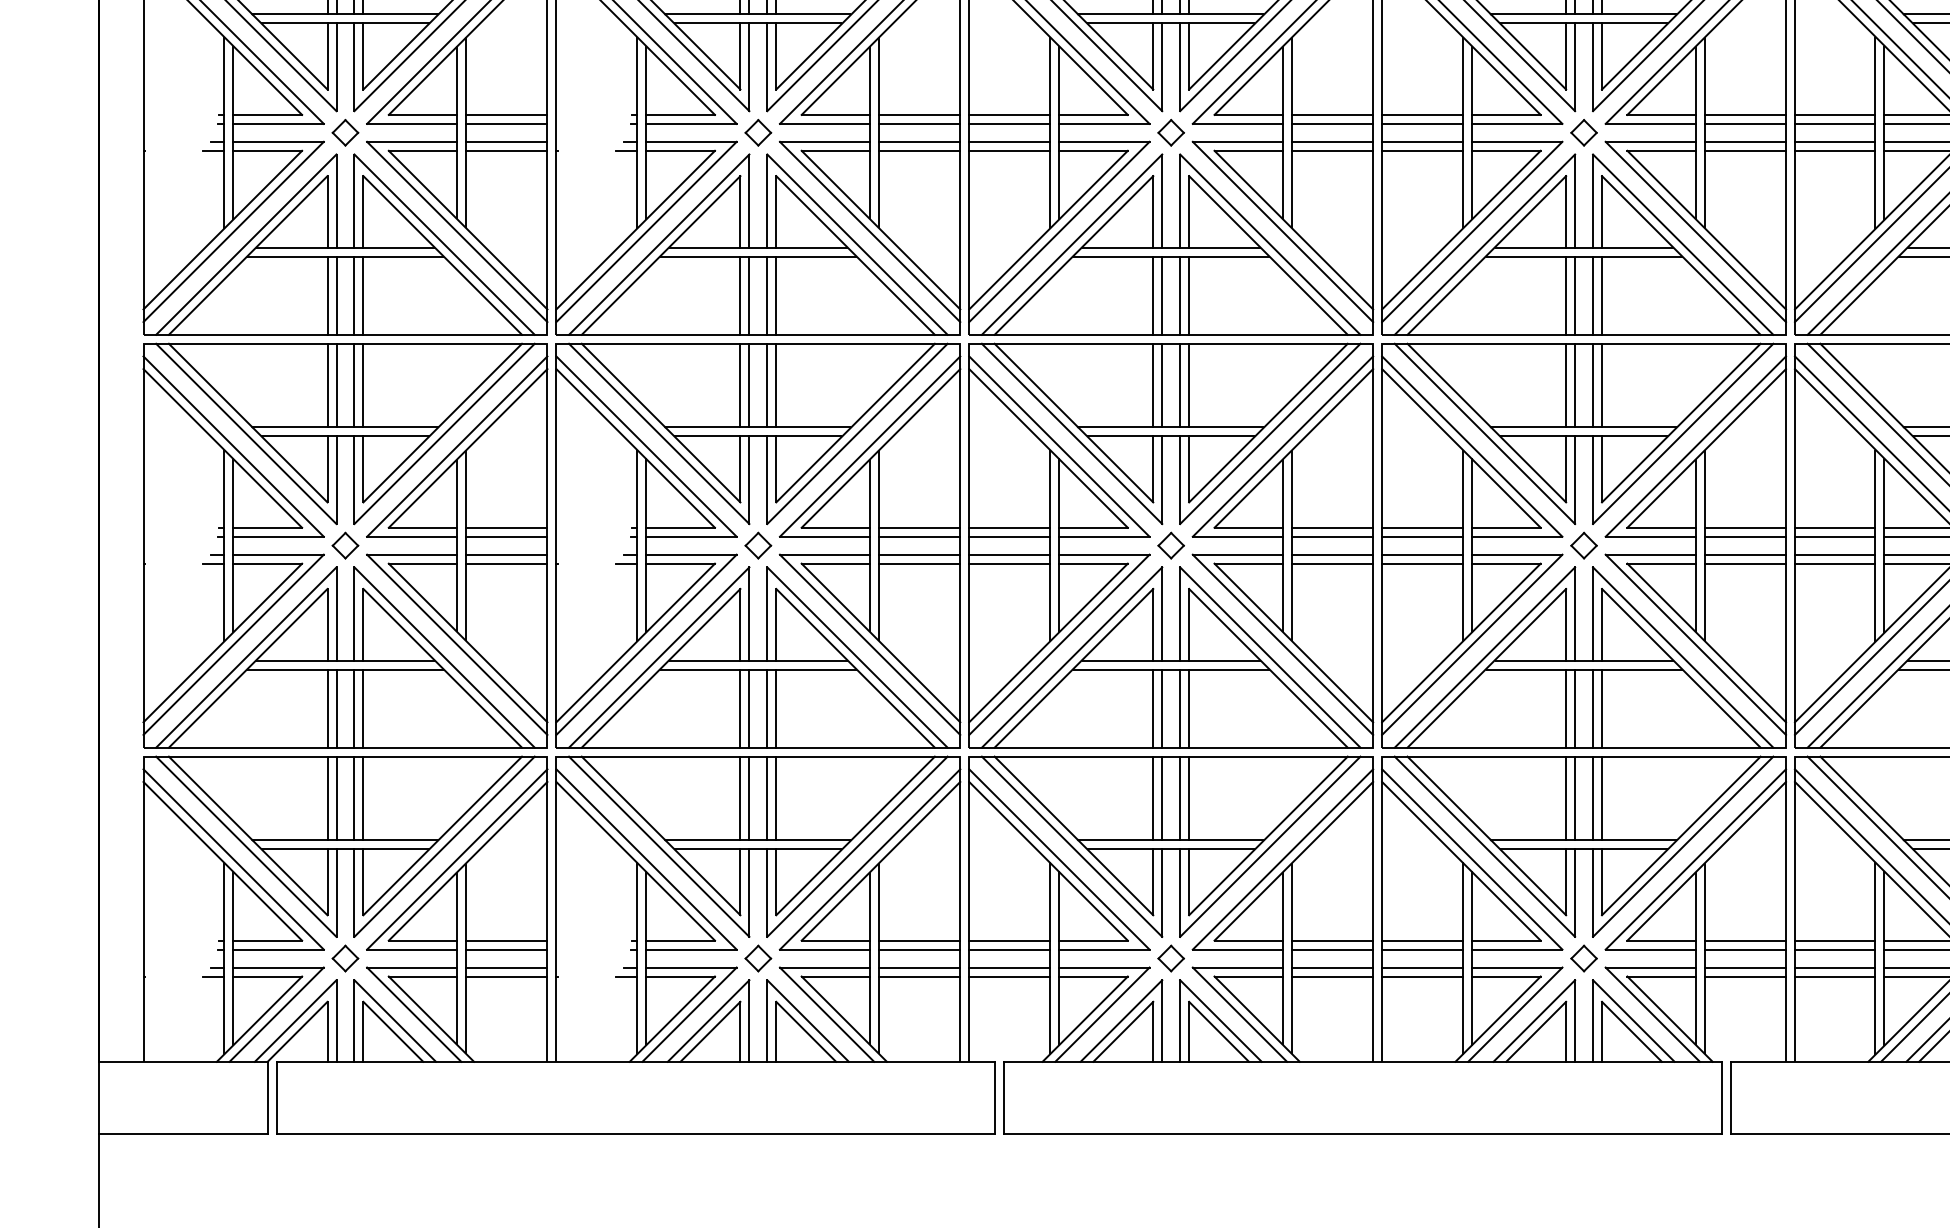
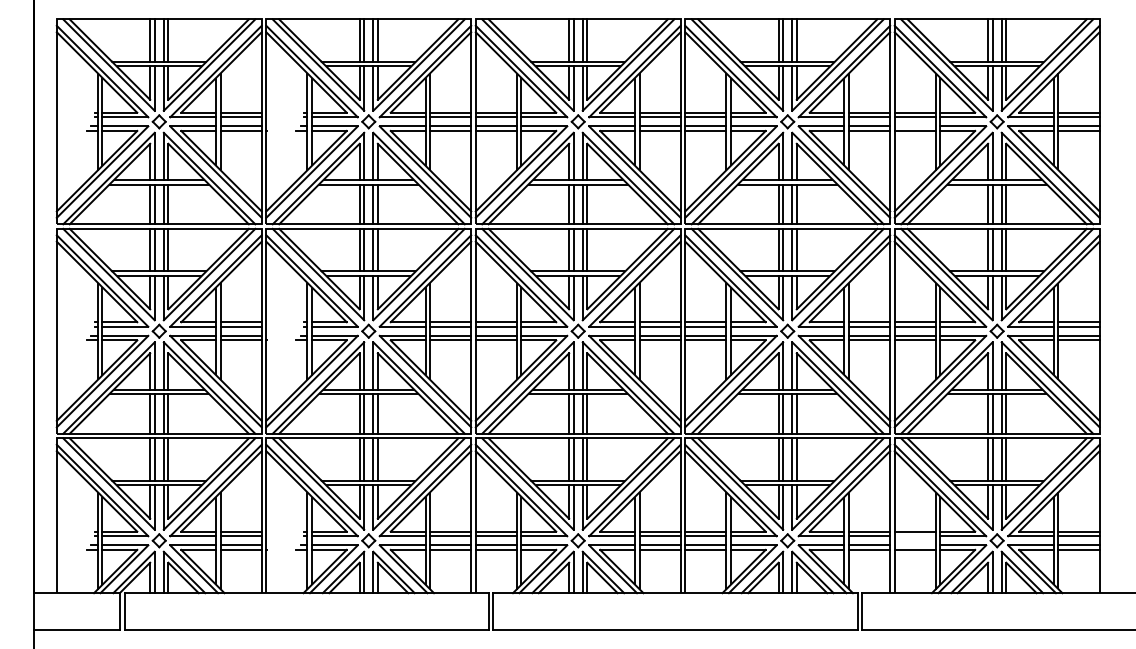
line: (1833, 142) -> (914, 126), removed
line: (1833, 950) -> (914, 536), removed
line: (1833, 967) -> (914, 545), removed

